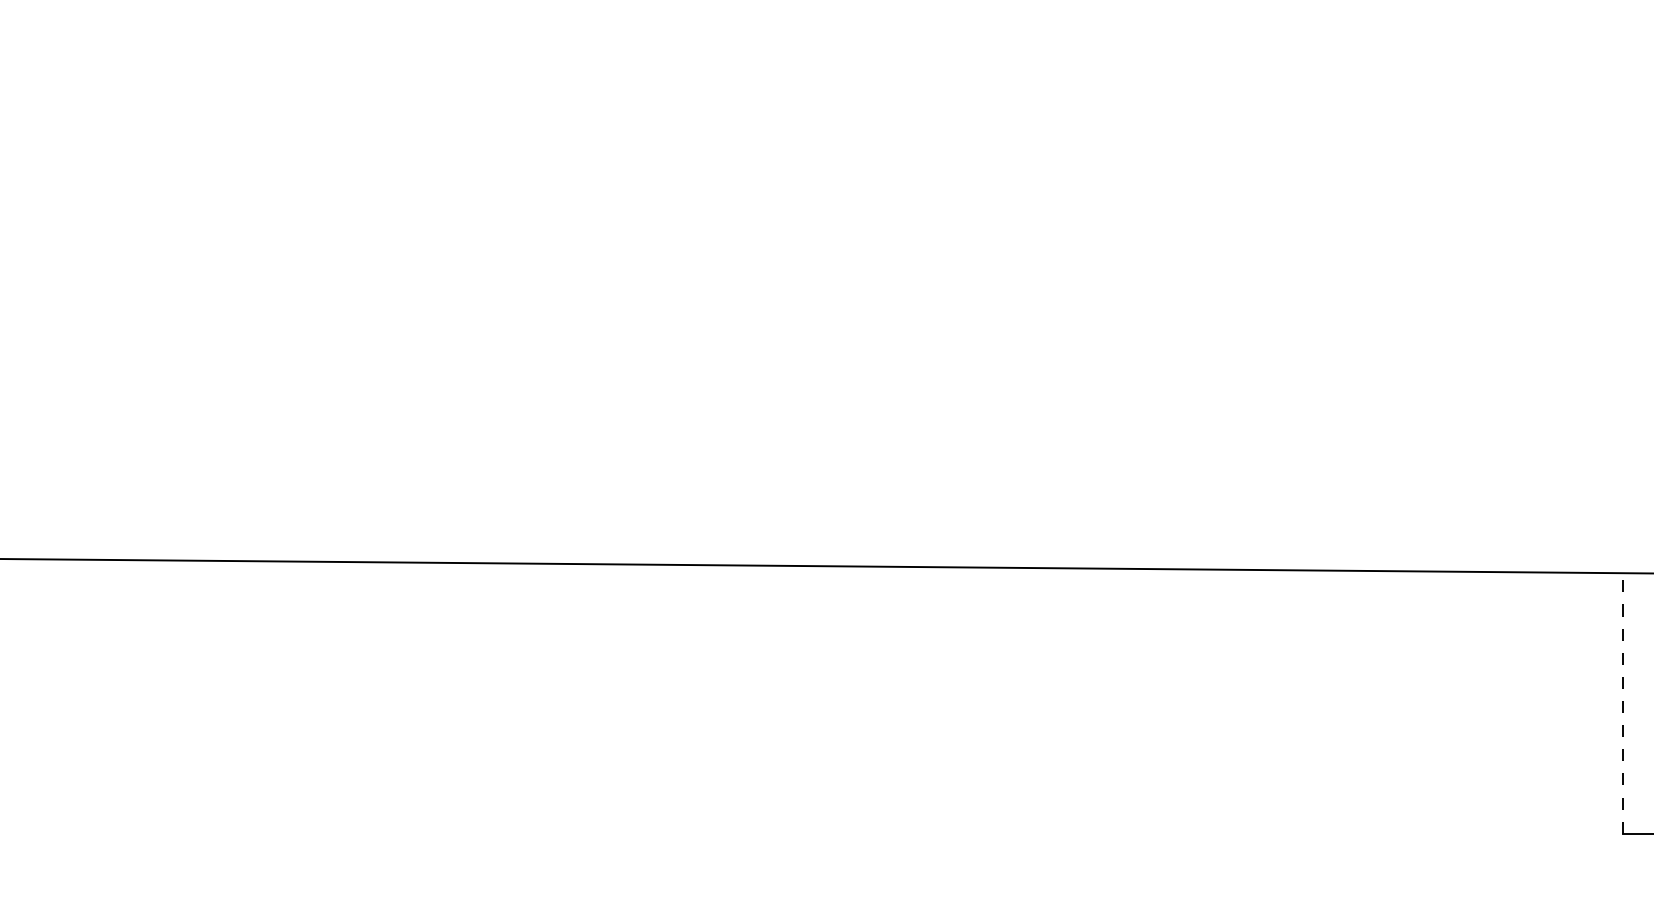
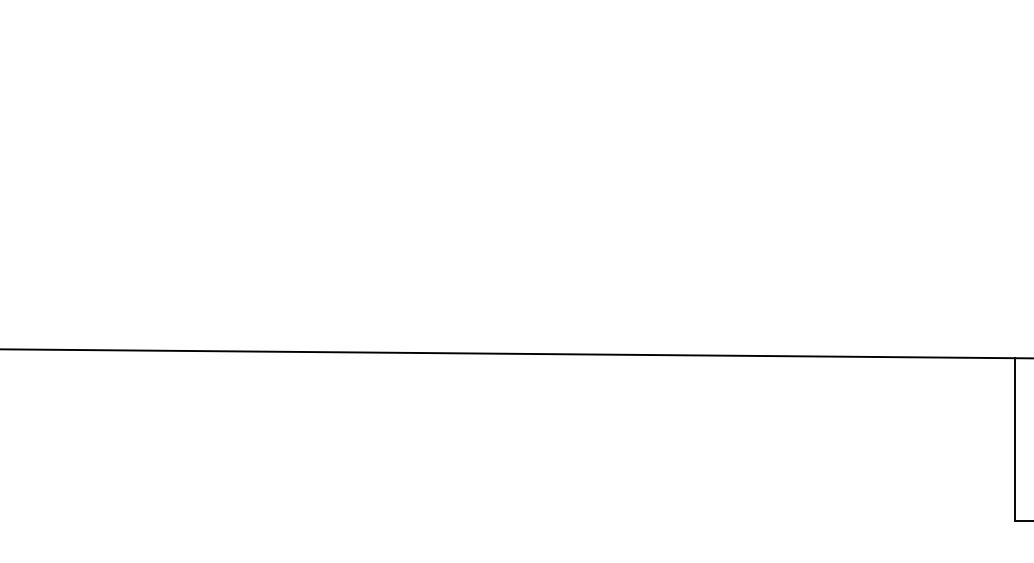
line: (1622, 703) -> (1014, 439), dashed -> solid

